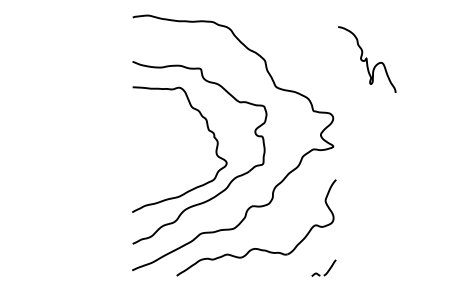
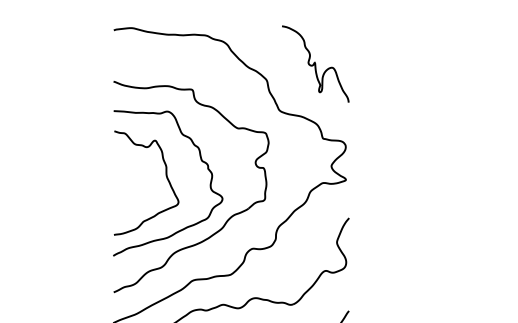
curve: (367, 59) -> (316, 63), moved
curve: (177, 144) -> (165, 177), added

